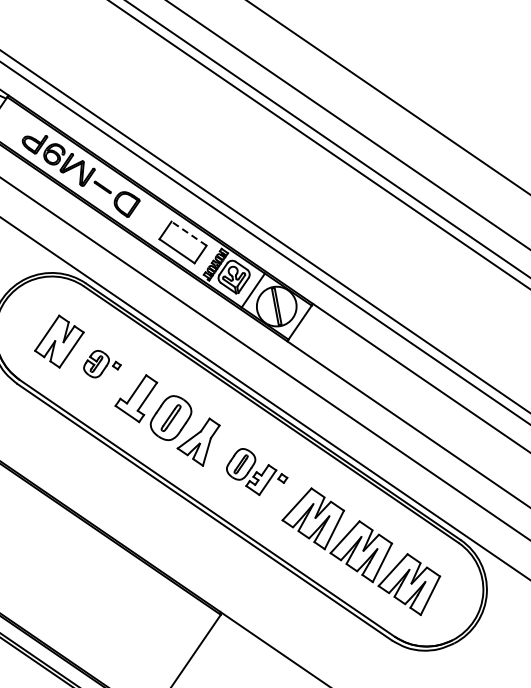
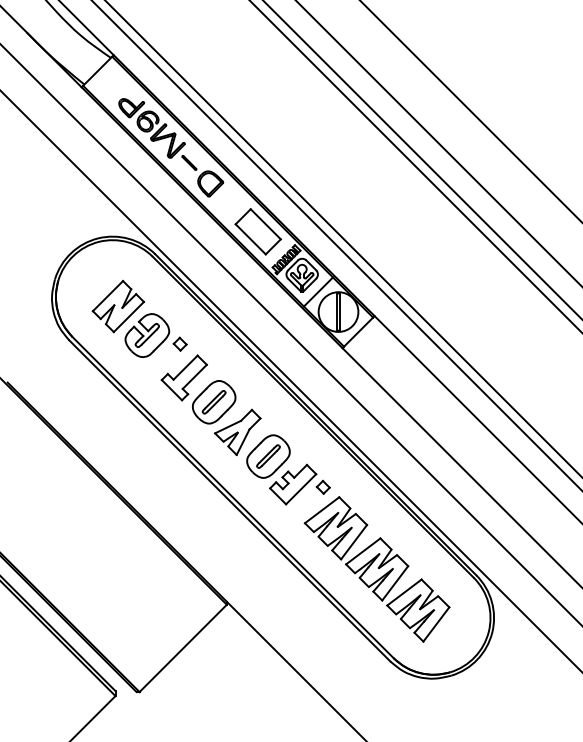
line: (188, 232) -> (265, 223), dashed -> solid
part: (101, 363) -> (155, 335), size x1.67
part: (256, 470) -> (288, 469), size x1.43

